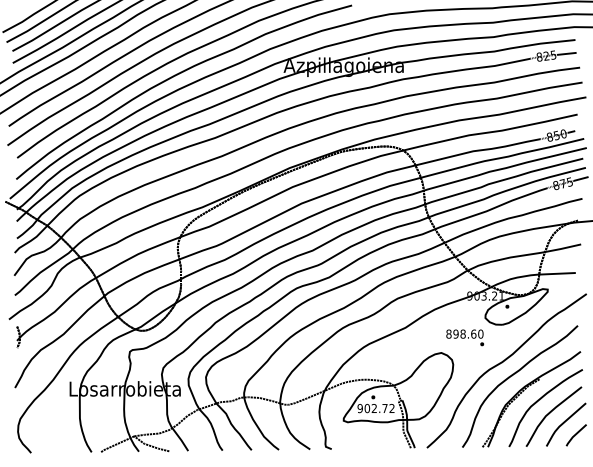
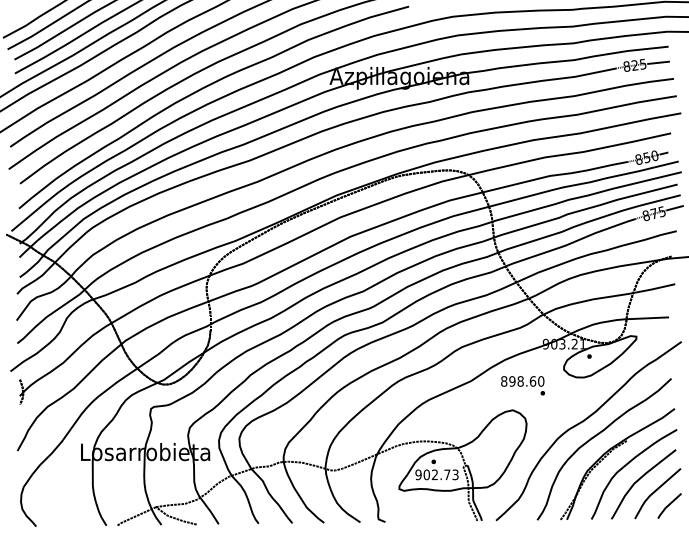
text: (465, 337) -> (523, 385), moved
text: (391, 408) -> (454, 474), 902.72 -> 902.73

